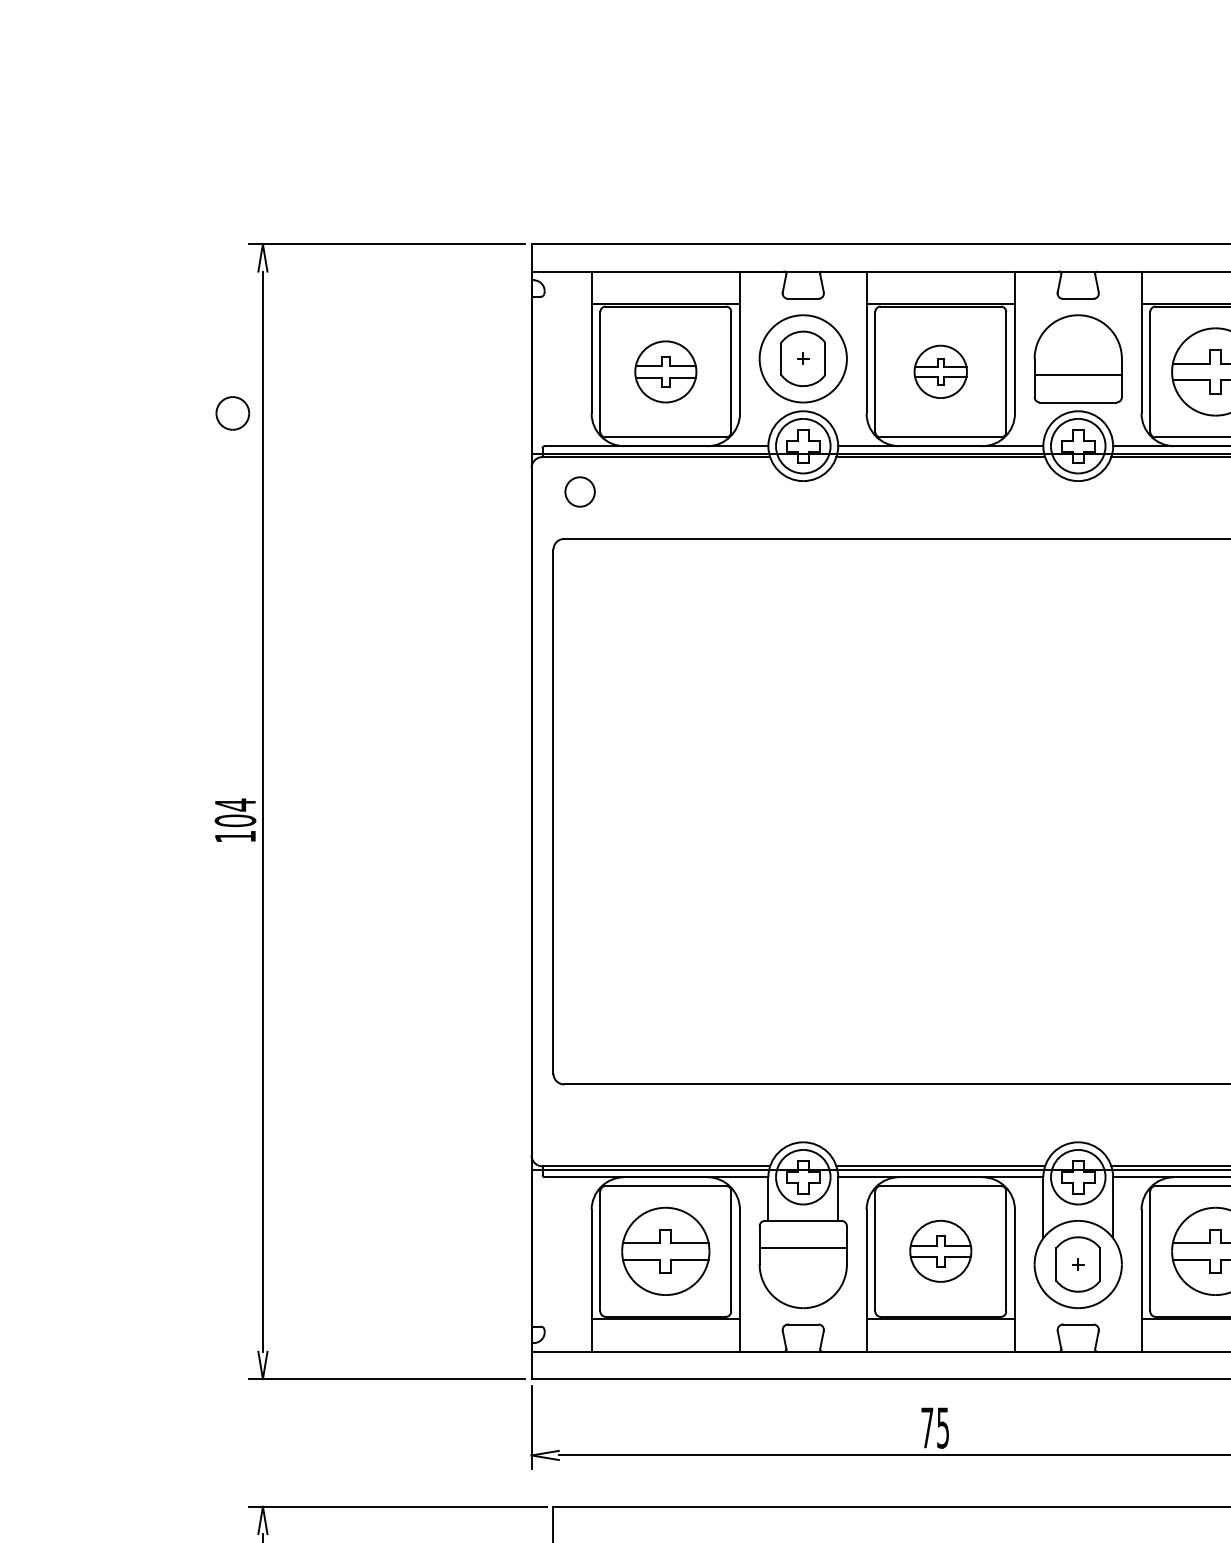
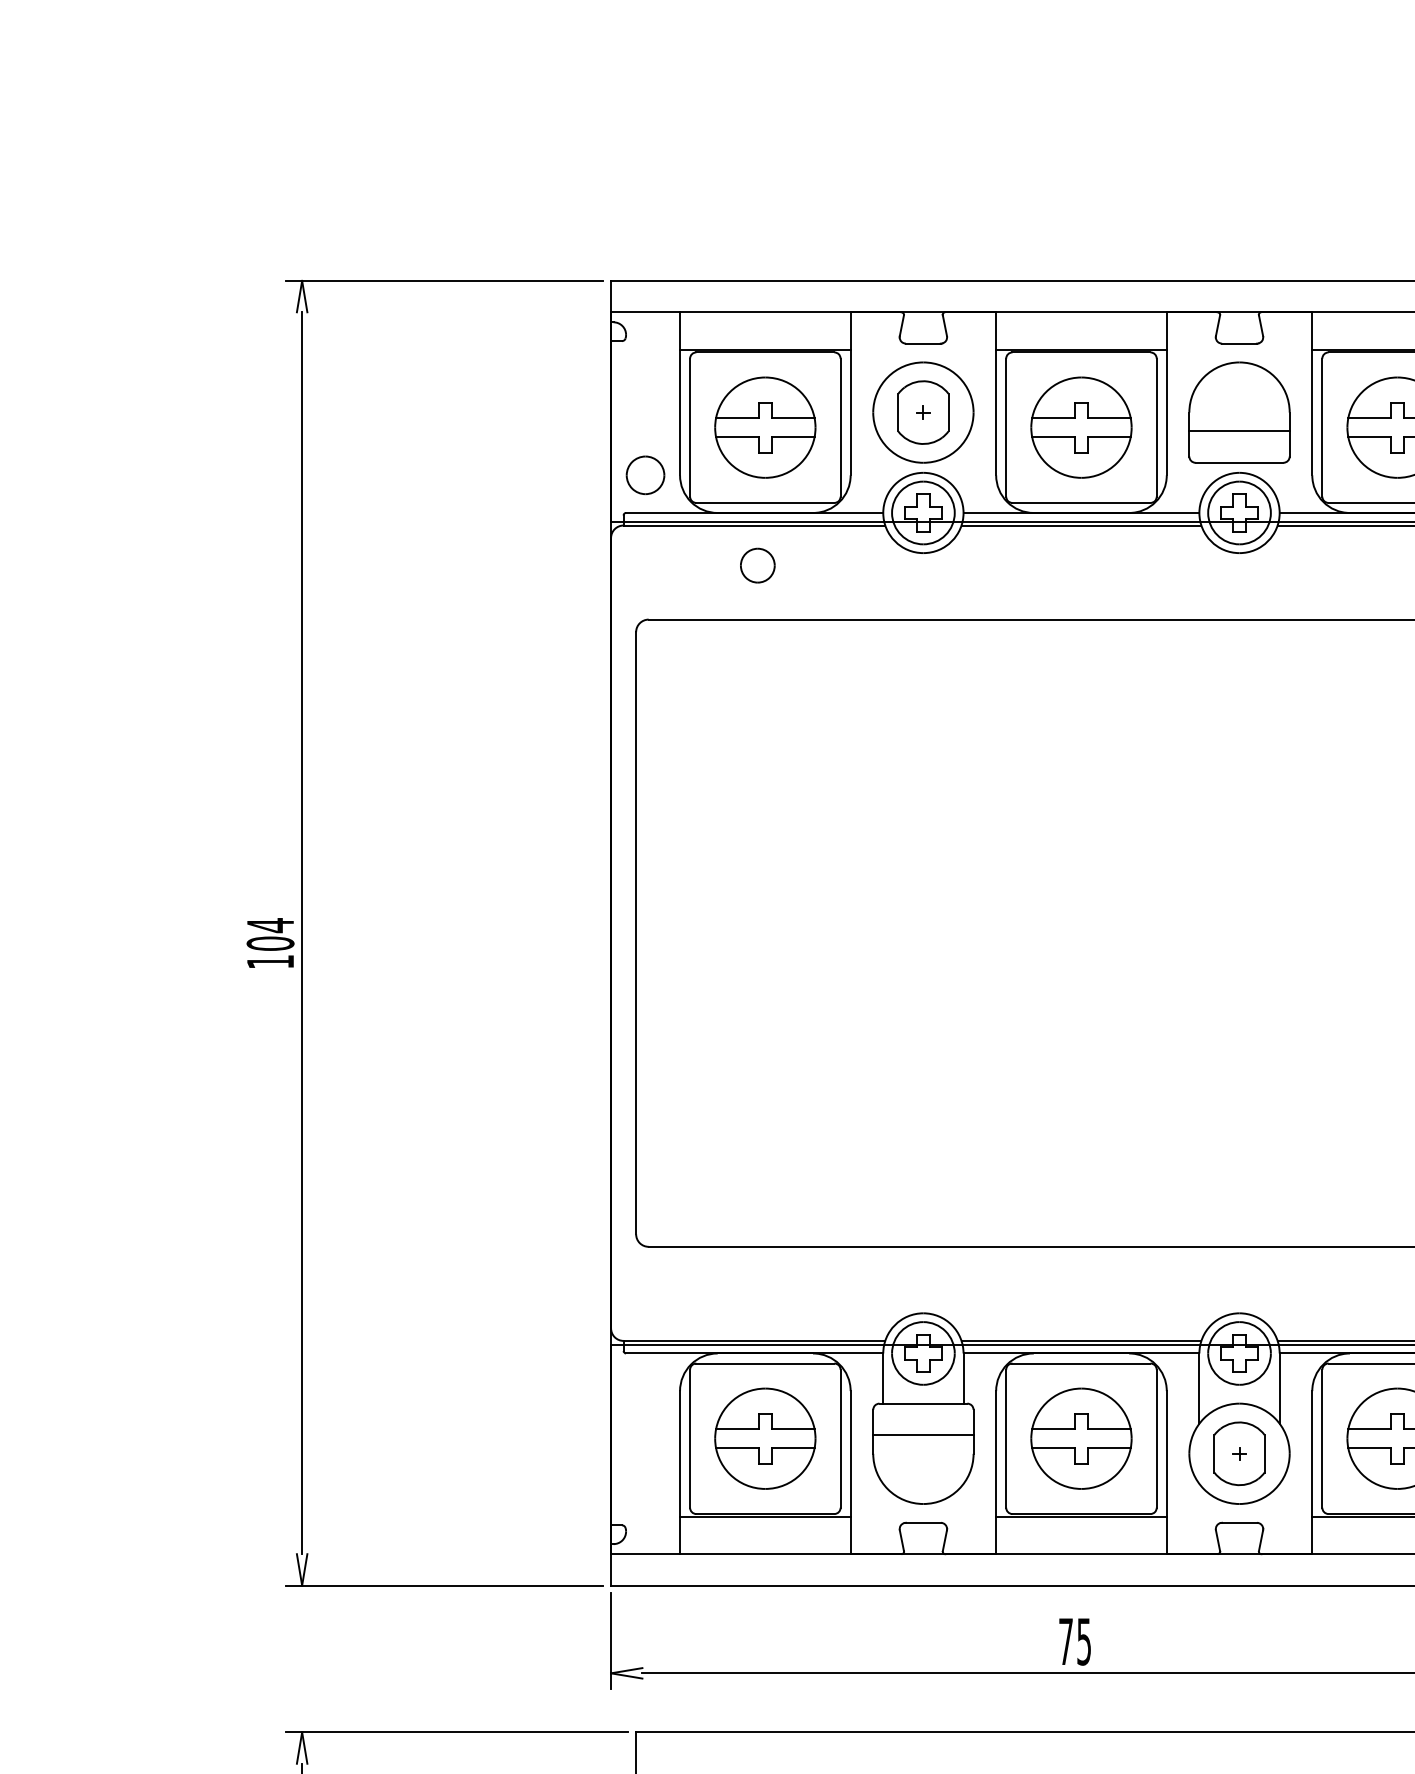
part: (665, 371) -> (765, 427), size x1.43
part: (940, 371) -> (1081, 427), size x1.67
part: (232, 412) -> (645, 474), moved
part: (579, 491) -> (757, 565), moved
part: (940, 1251) -> (1081, 1438), size x1.43

